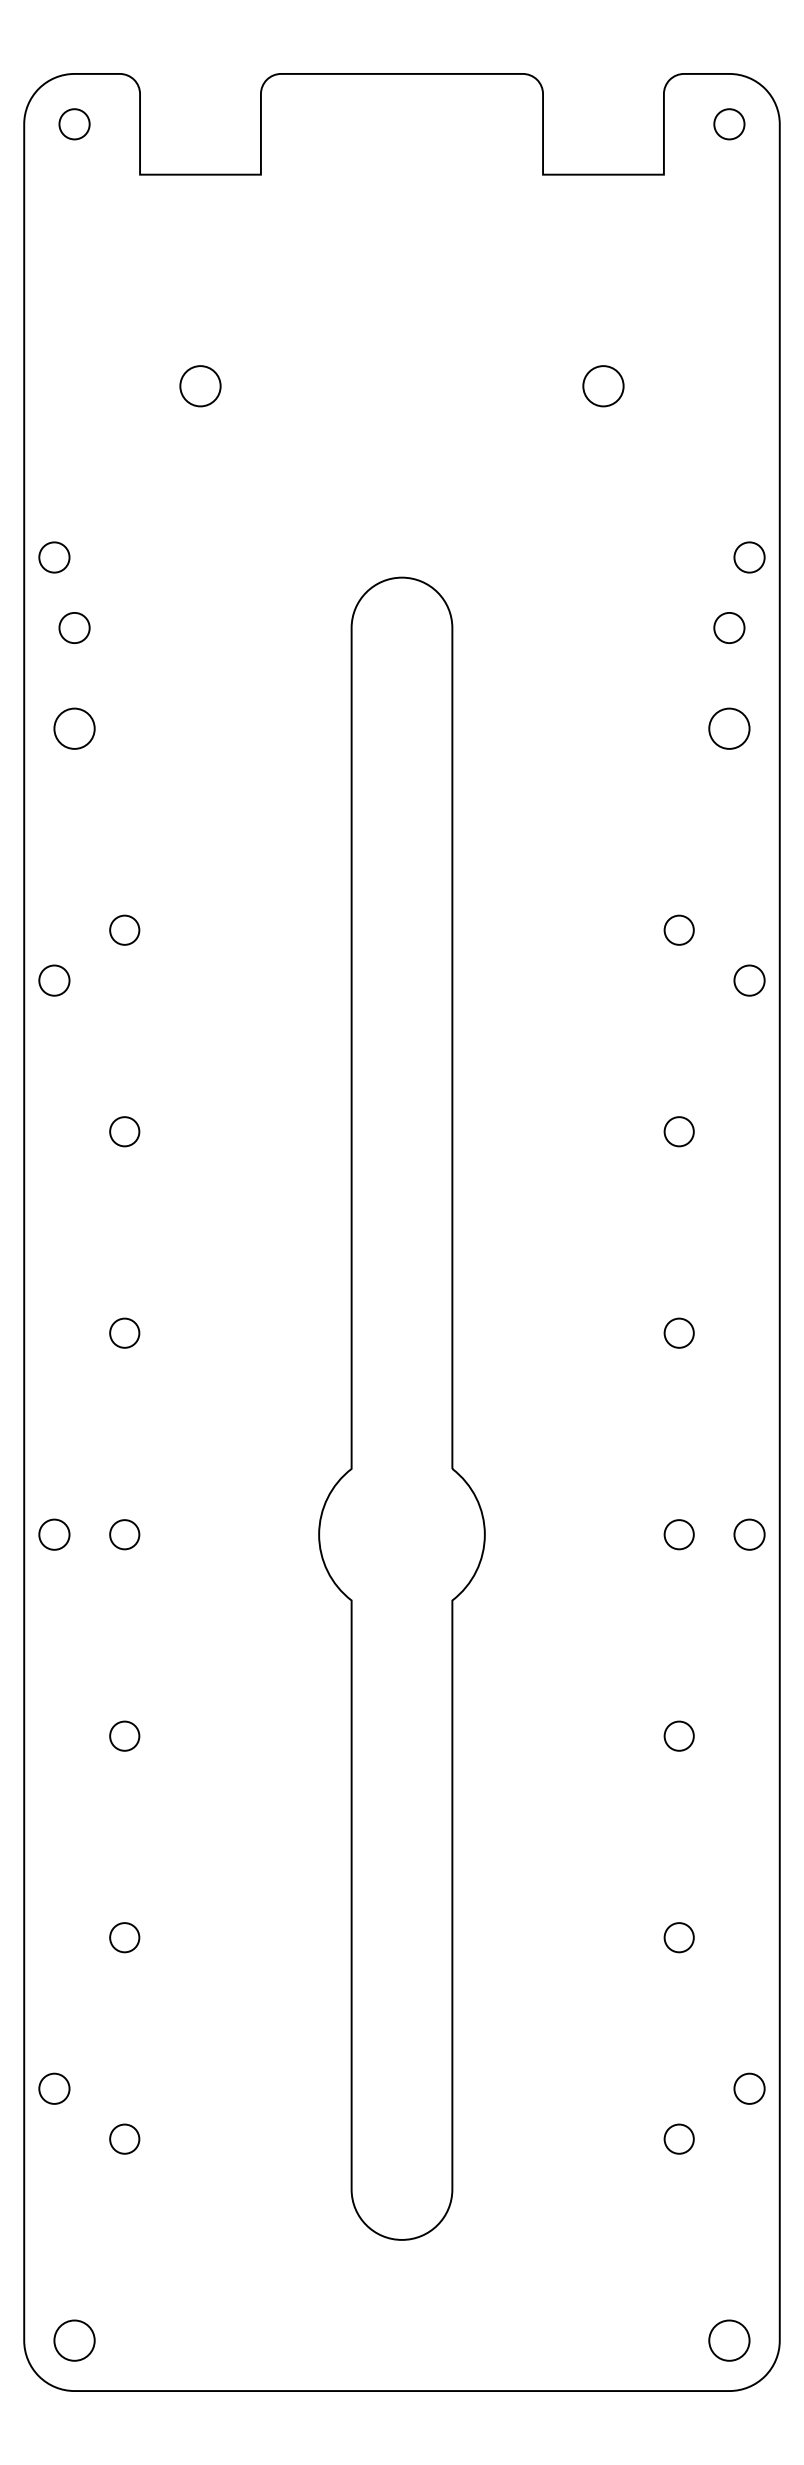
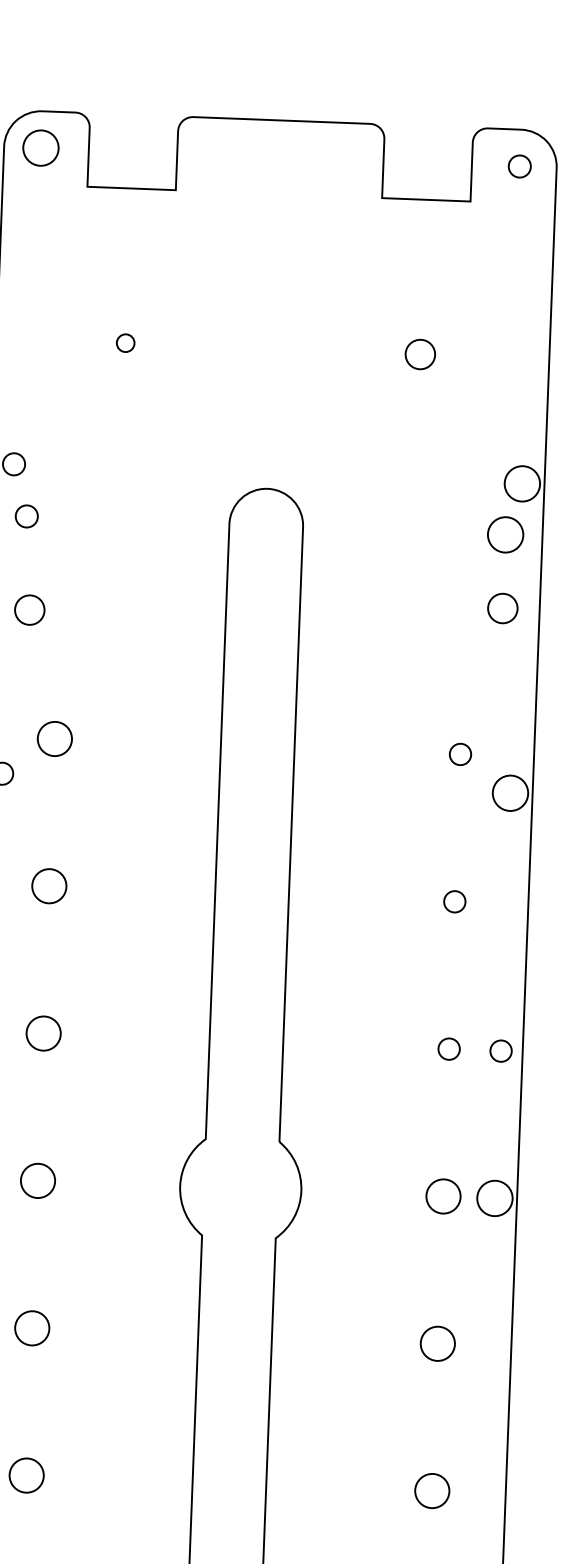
circle: (74, 124) -> (40, 148), size x1.6
circle: (200, 386) -> (125, 343), size x0.6
circle: (749, 557) -> (522, 483), size x1.6
circle: (729, 627) -> (505, 534), size x1.6
circle: (74, 728) -> (29, 609), moved
circle: (124, 929) -> (54, 738), size x1.6
circle: (749, 980) -> (510, 793), size x1.6
circle: (124, 1131) -> (49, 886), size x1.6
circle: (124, 1332) -> (43, 1033), size x1.6
circle: (749, 1332) -> (500, 1050), added
circle: (124, 1534) -> (37, 1180), size x1.6
circle: (678, 1534) -> (442, 1196), size x1.6
circle: (749, 1534) -> (494, 1198), size x1.6
circle: (124, 1735) -> (32, 1327), size x1.6
circle: (678, 1735) -> (437, 1343), size x1.6
circle: (124, 1937) -> (26, 1475), size x1.6
circle: (678, 1937) -> (431, 1491), size x1.6

